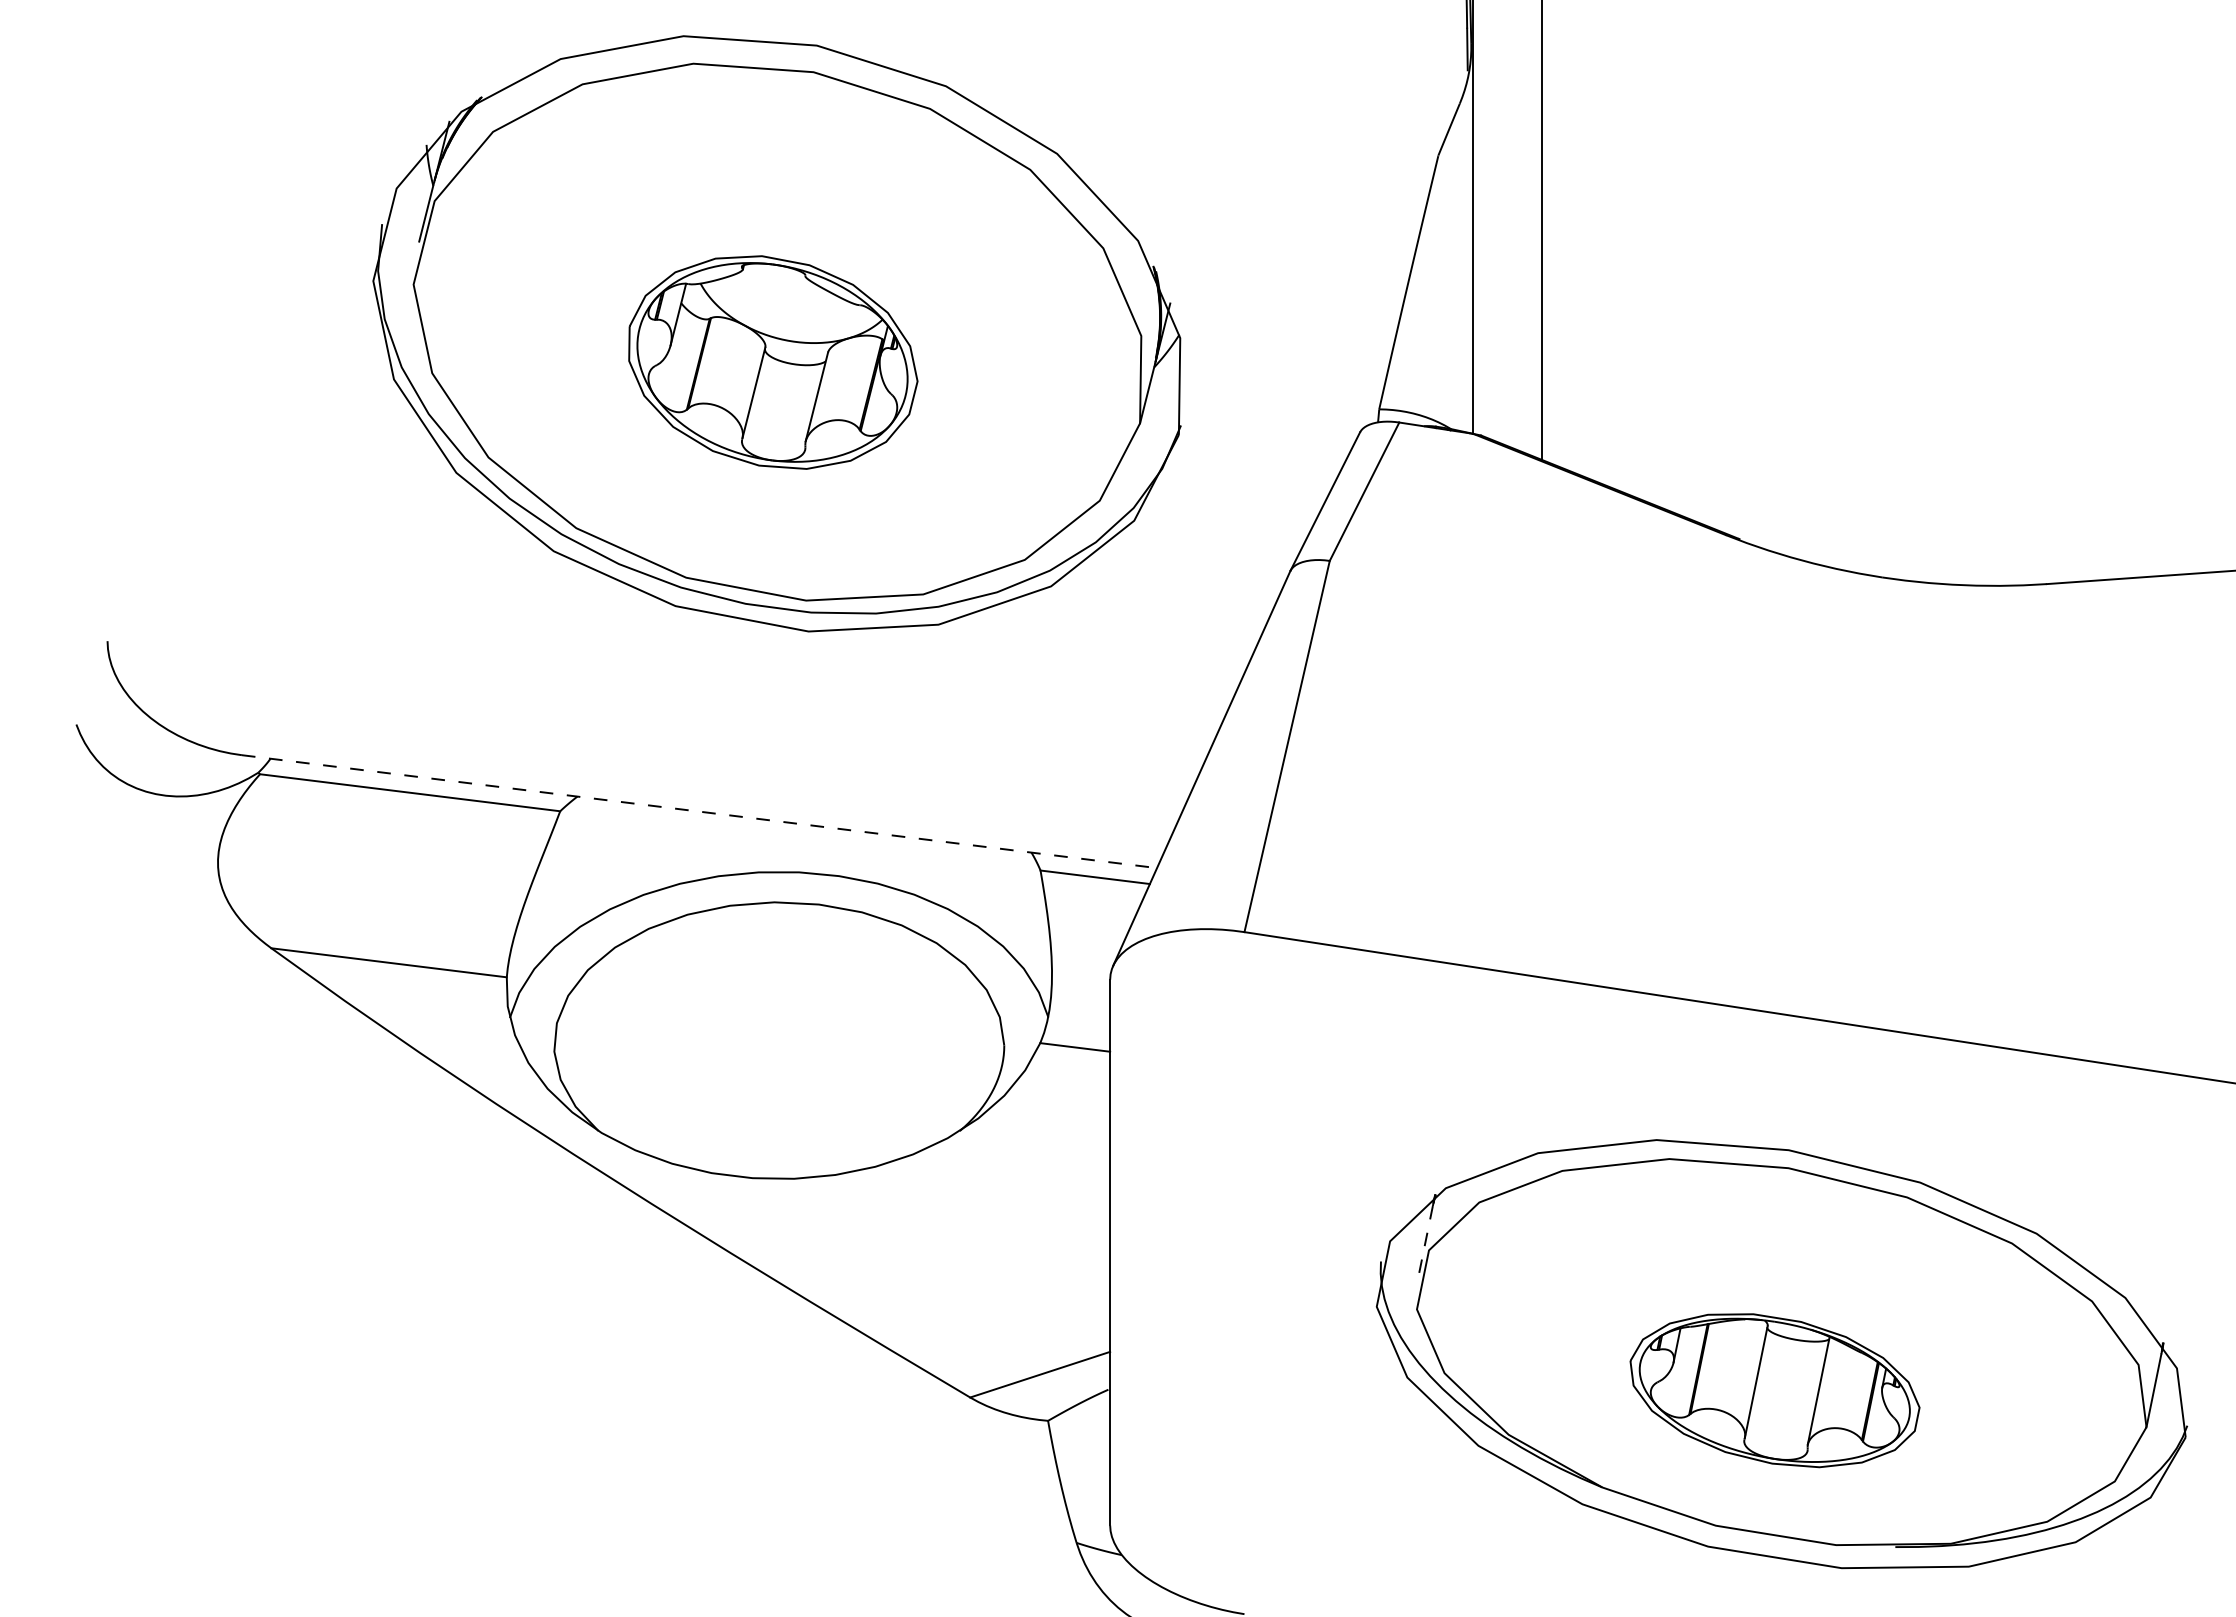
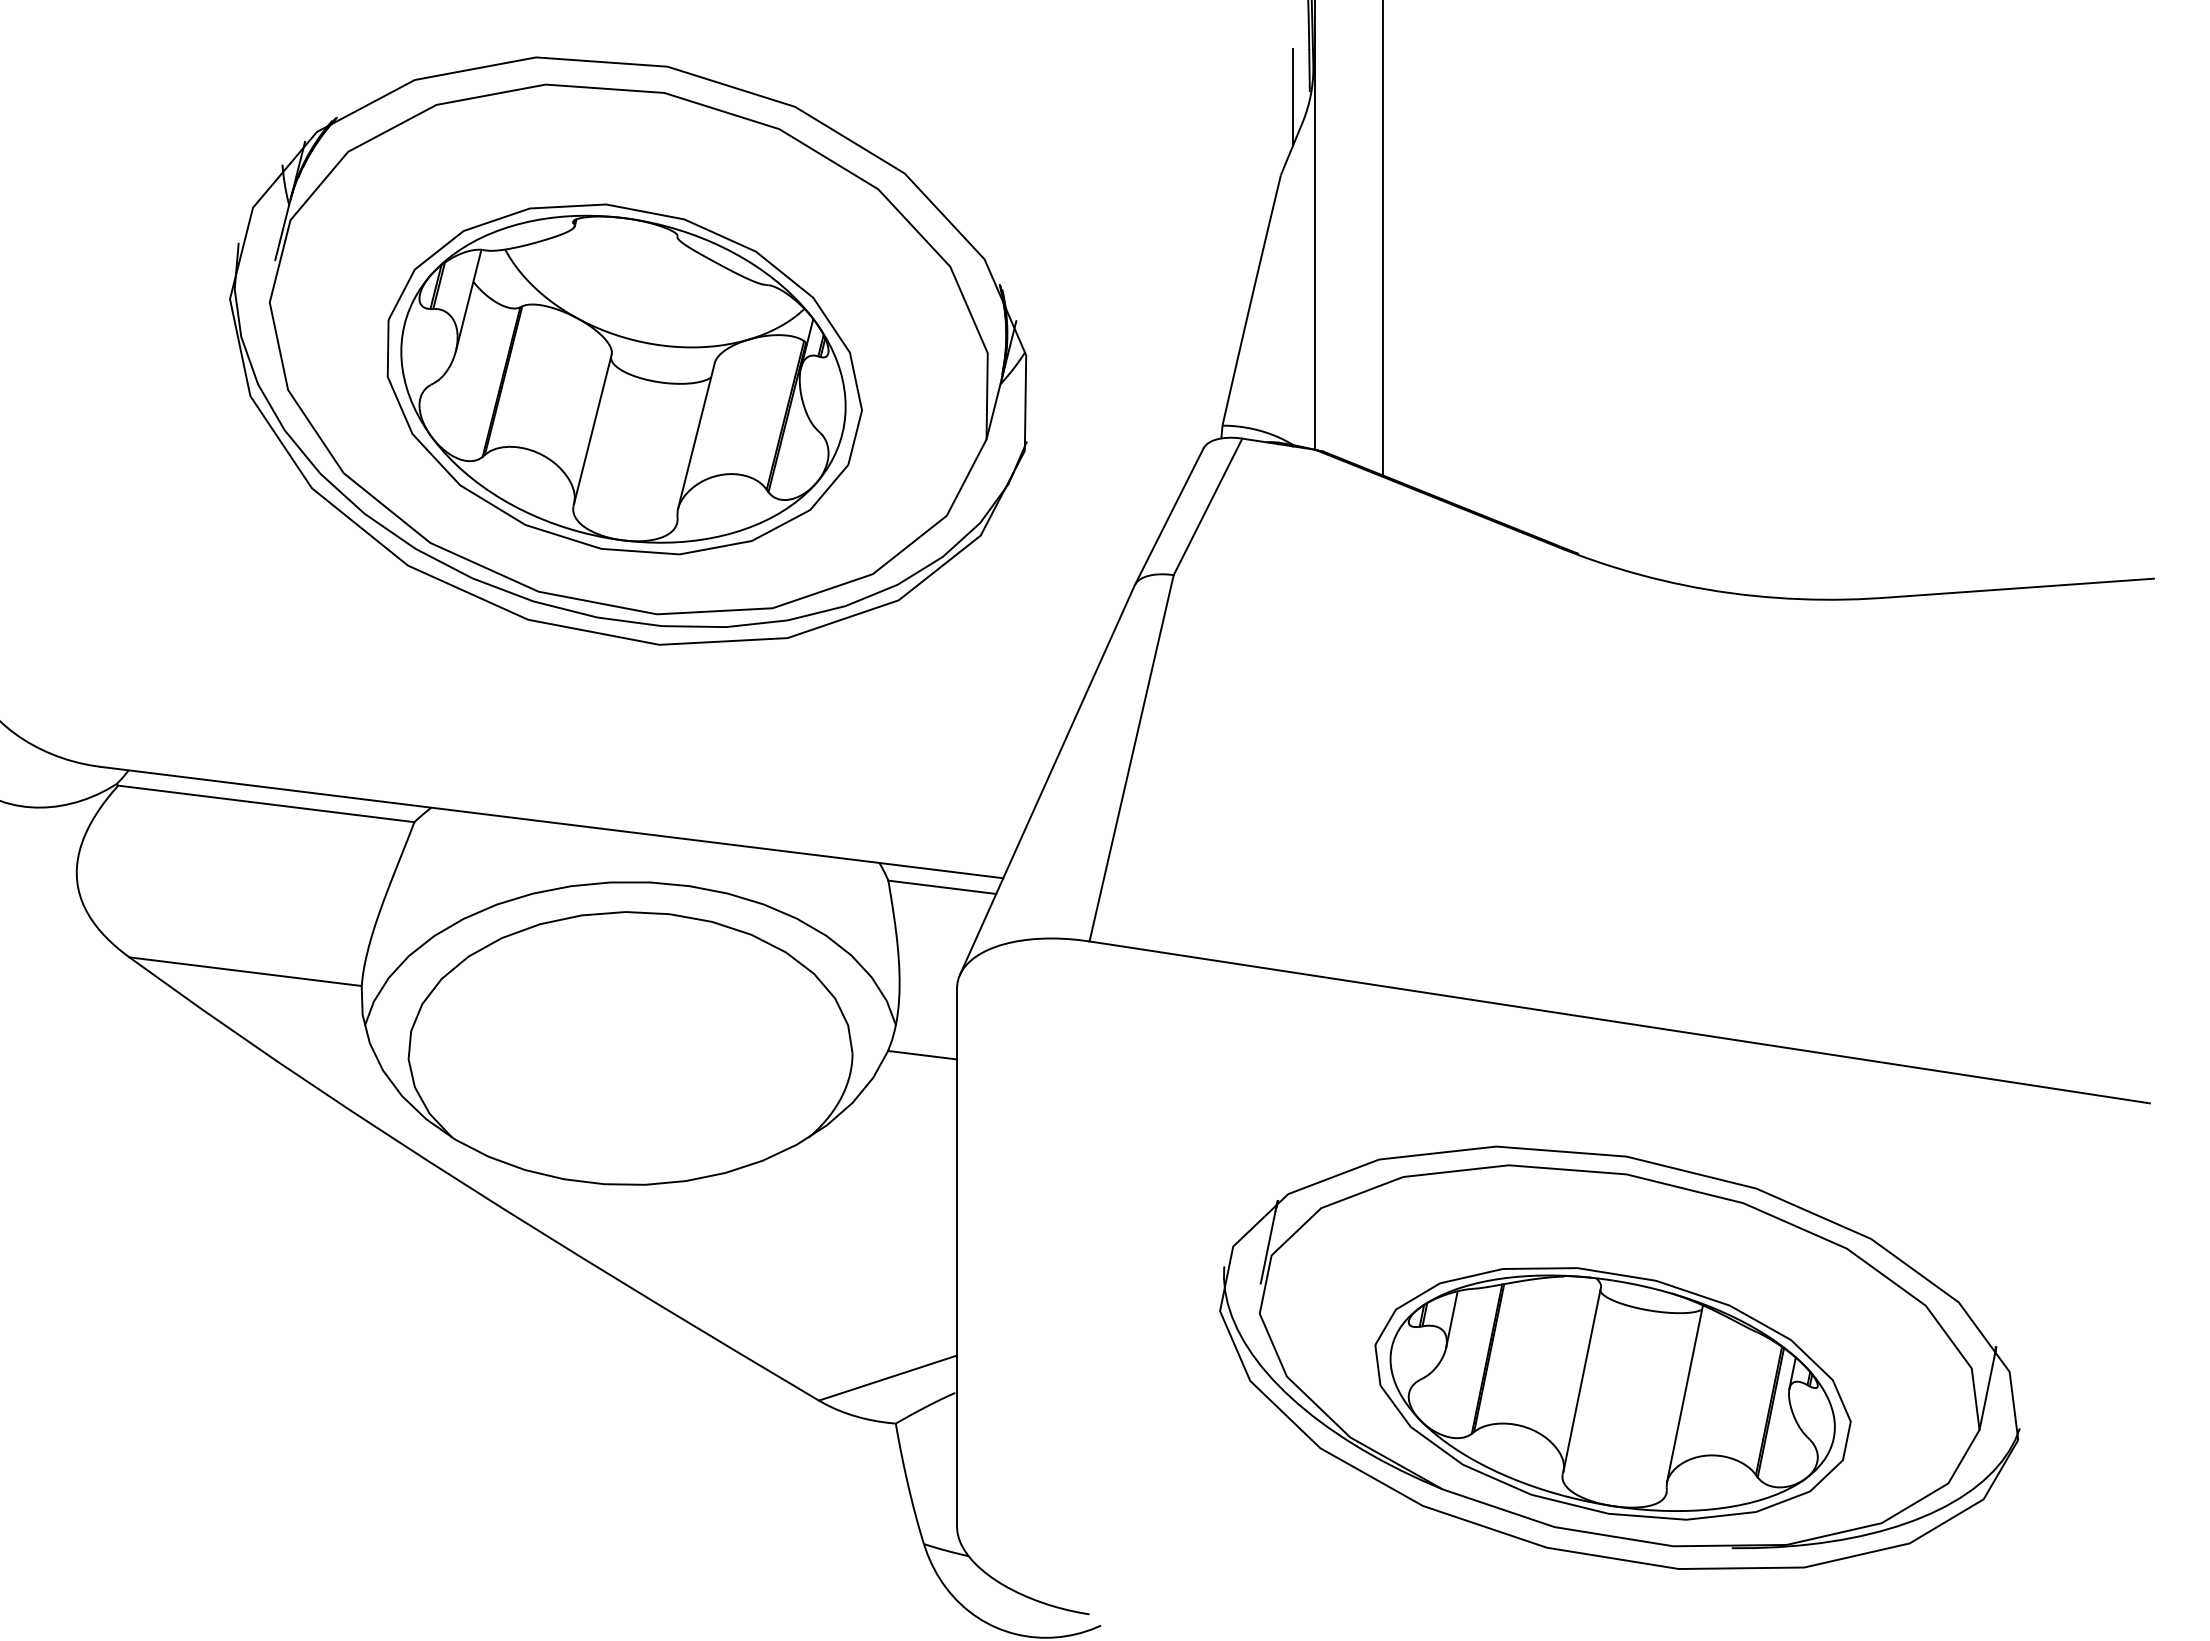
line: (1451, 75) -> (1293, 96), added
part: (773, 362) -> (624, 379), size x1.67
line: (699, 811) -> (551, 822), dashed -> solid
line: (1425, 1242) -> (1268, 1247), dashed -> solid
part: (1774, 1390) -> (1612, 1393), size x1.67

